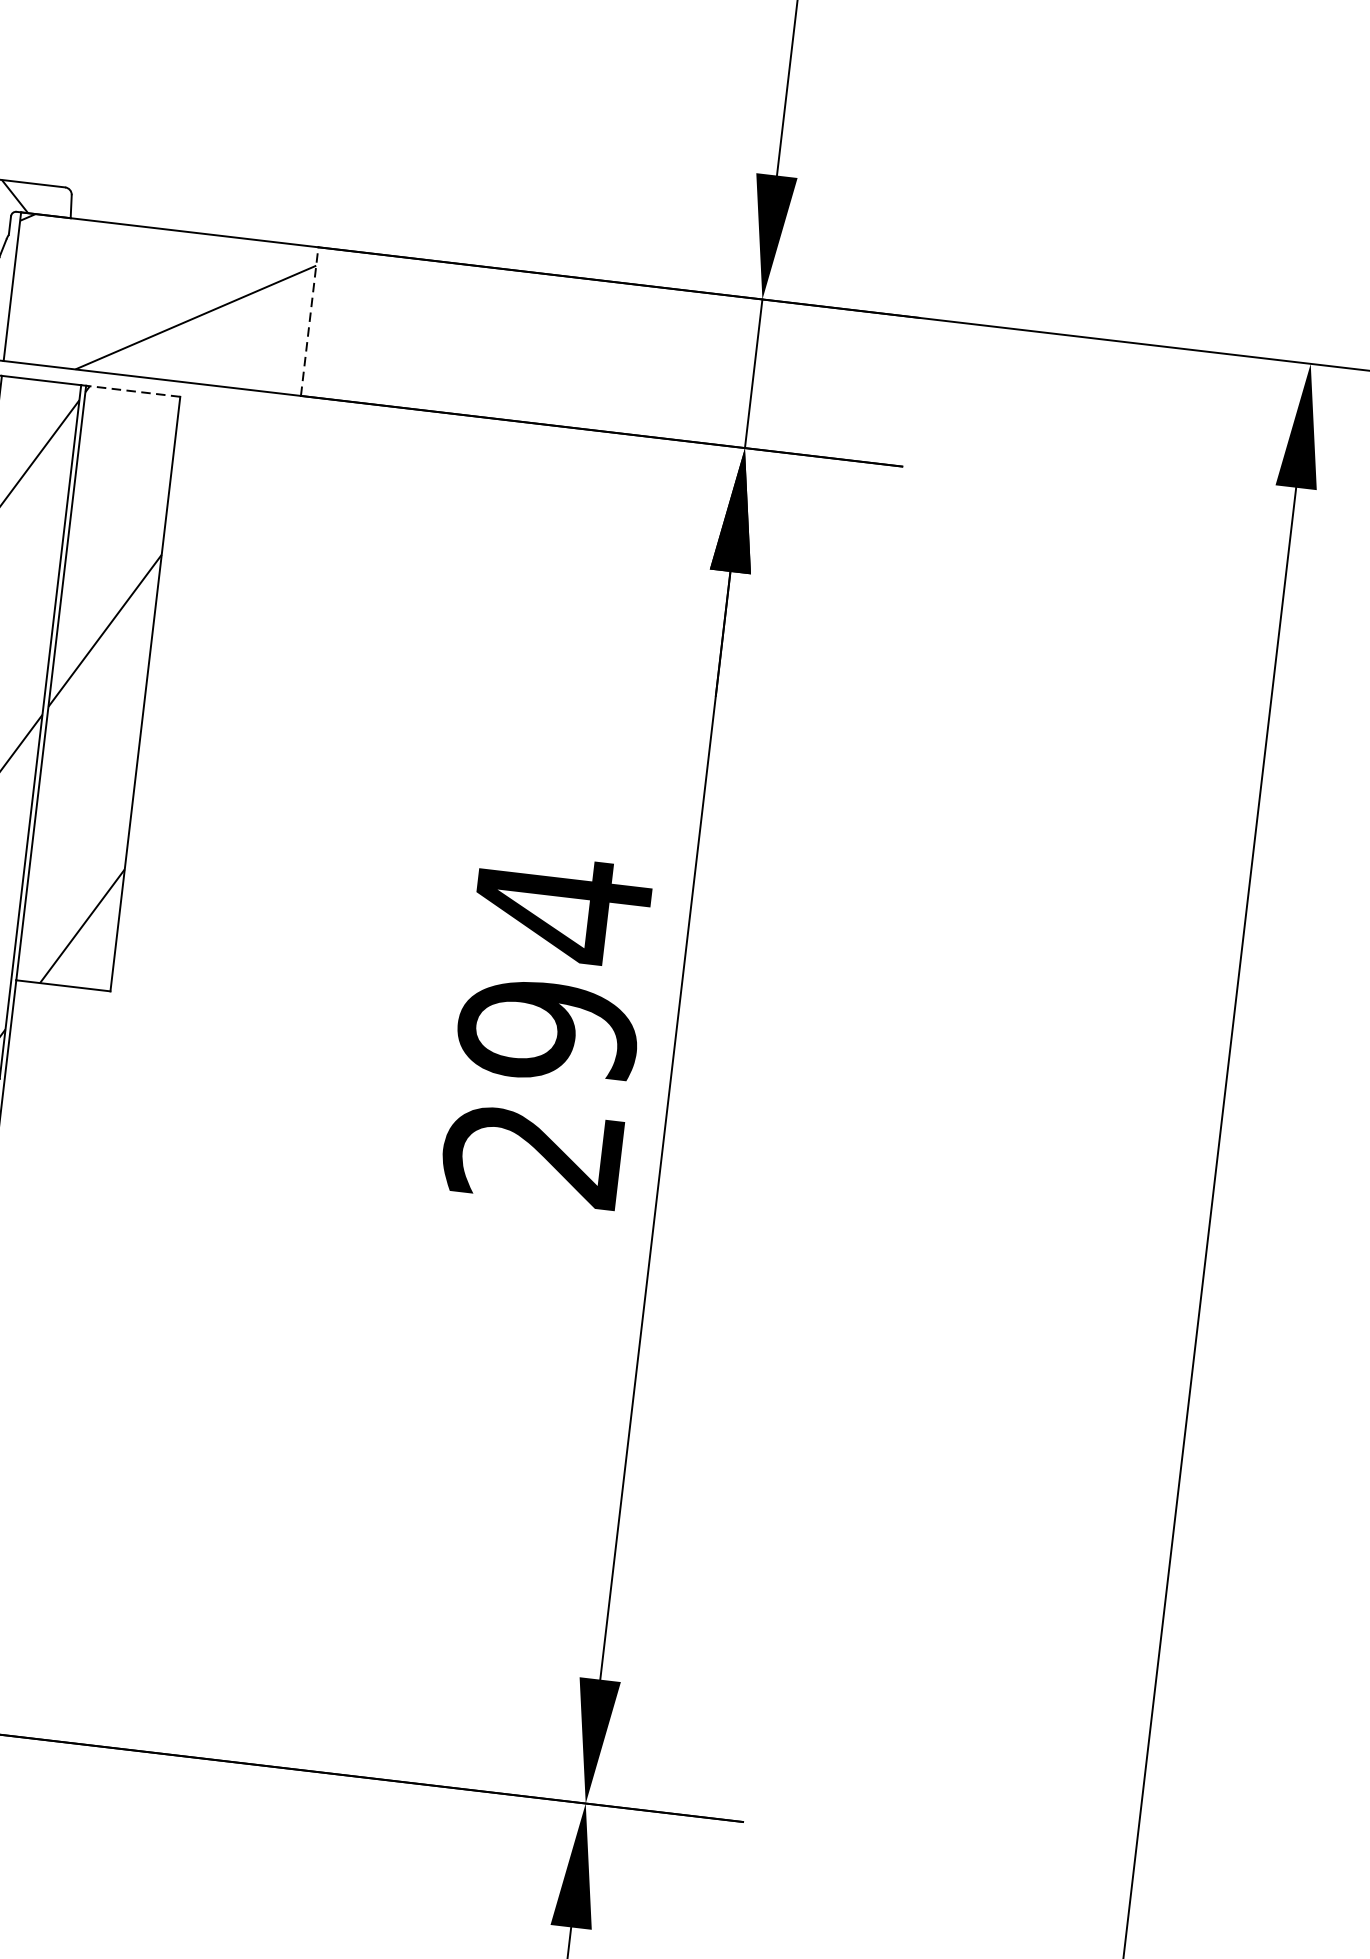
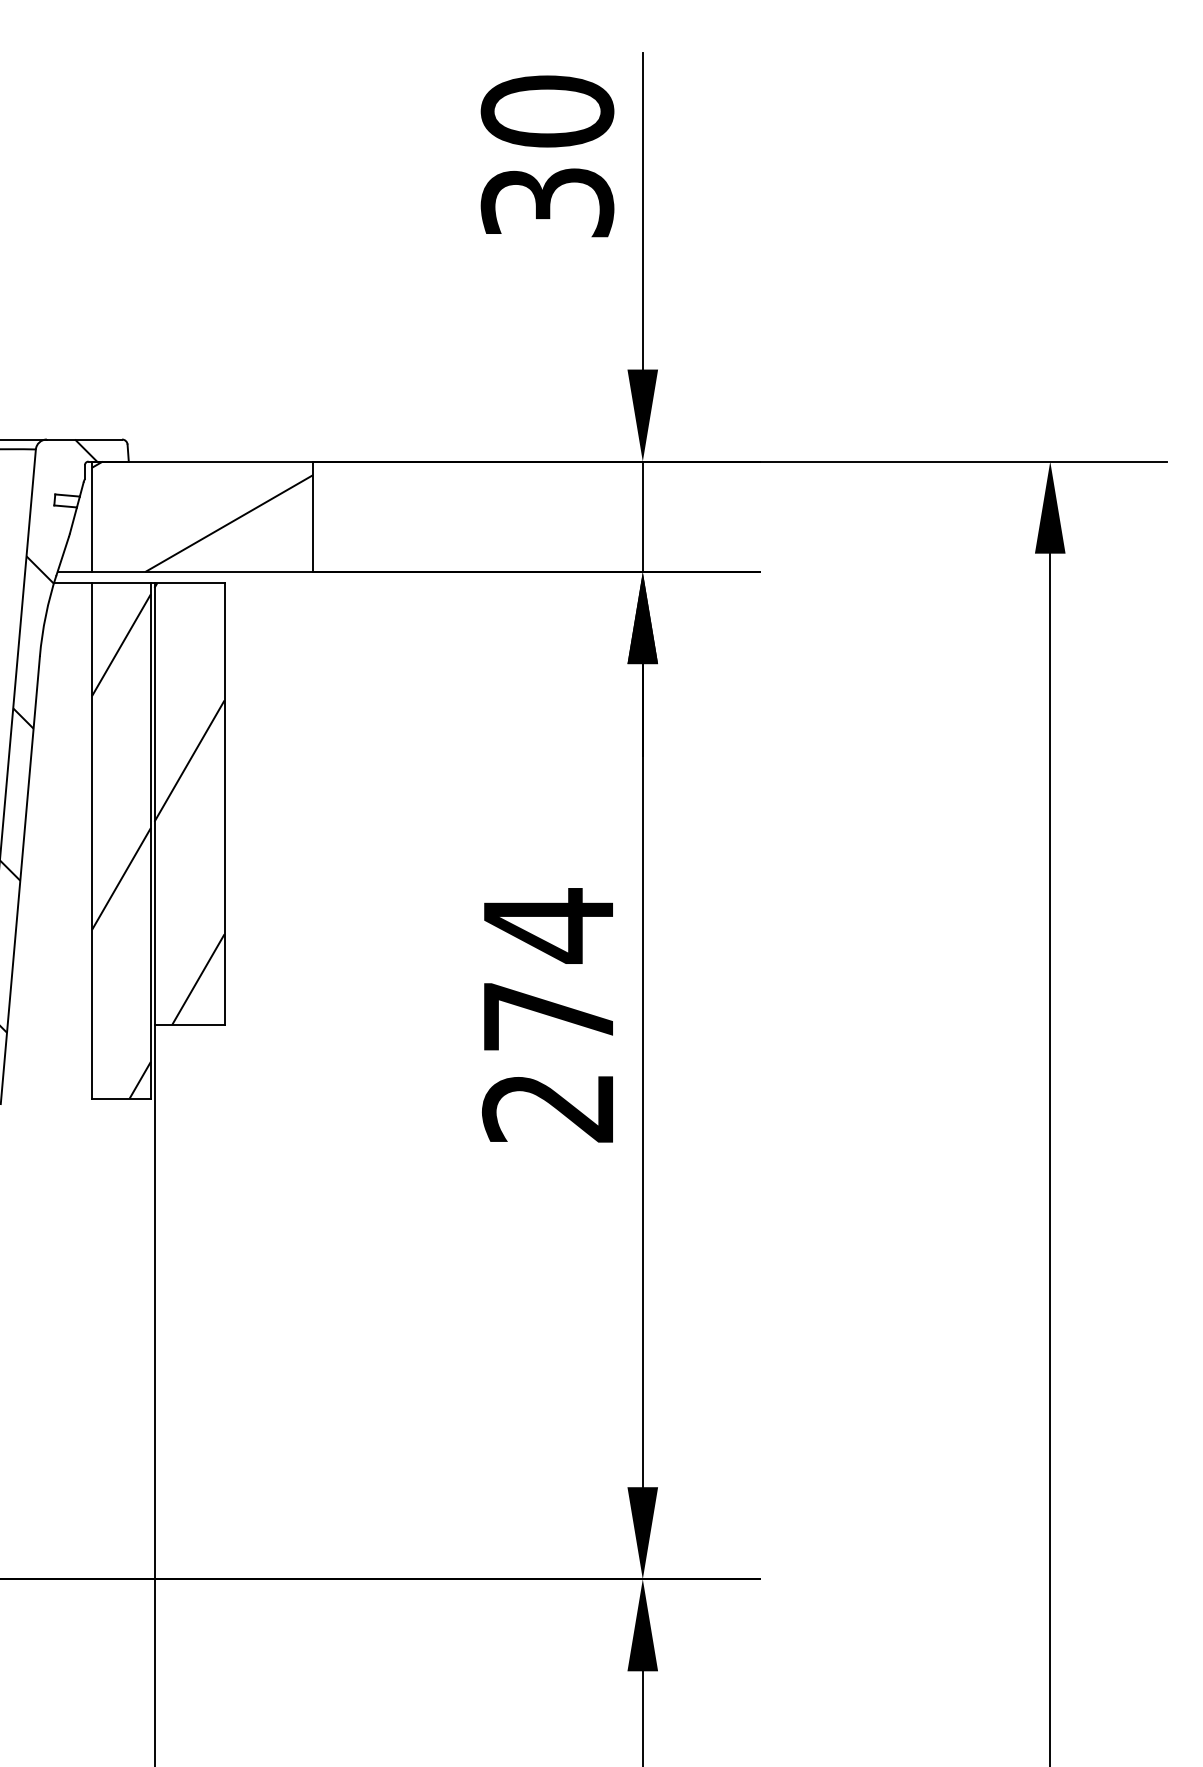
line: (309, 321) -> (312, 516), dashed -> solid
line: (133, 391) -> (189, 583), dashed -> solid
text: (547, 1031) -> (548, 1016), 294 -> 274

